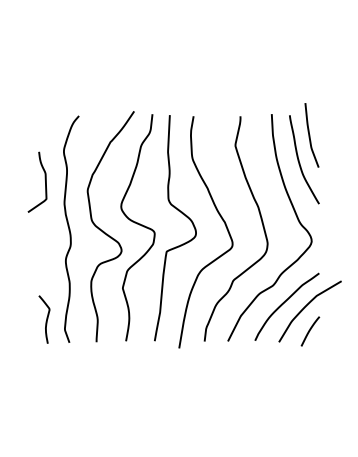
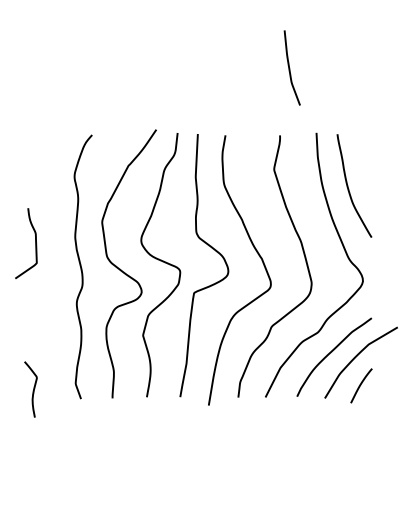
curve: (310, 135) -> (290, 68), moved
curve: (44, 179) -> (34, 240), moved
curve: (46, 319) -> (33, 389), moved

